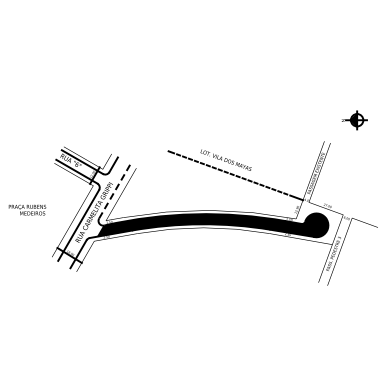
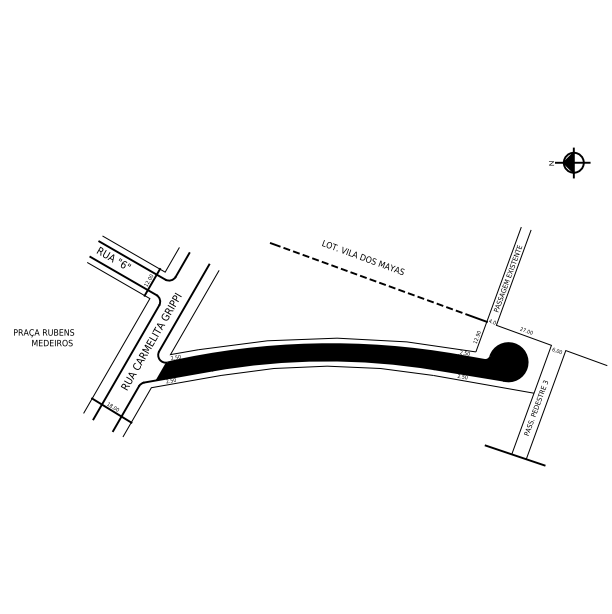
part: (354, 120) -> (569, 163), moved
line: (114, 191) -> (183, 307), dashed -> solid
line: (320, 283) -> (514, 455), added

